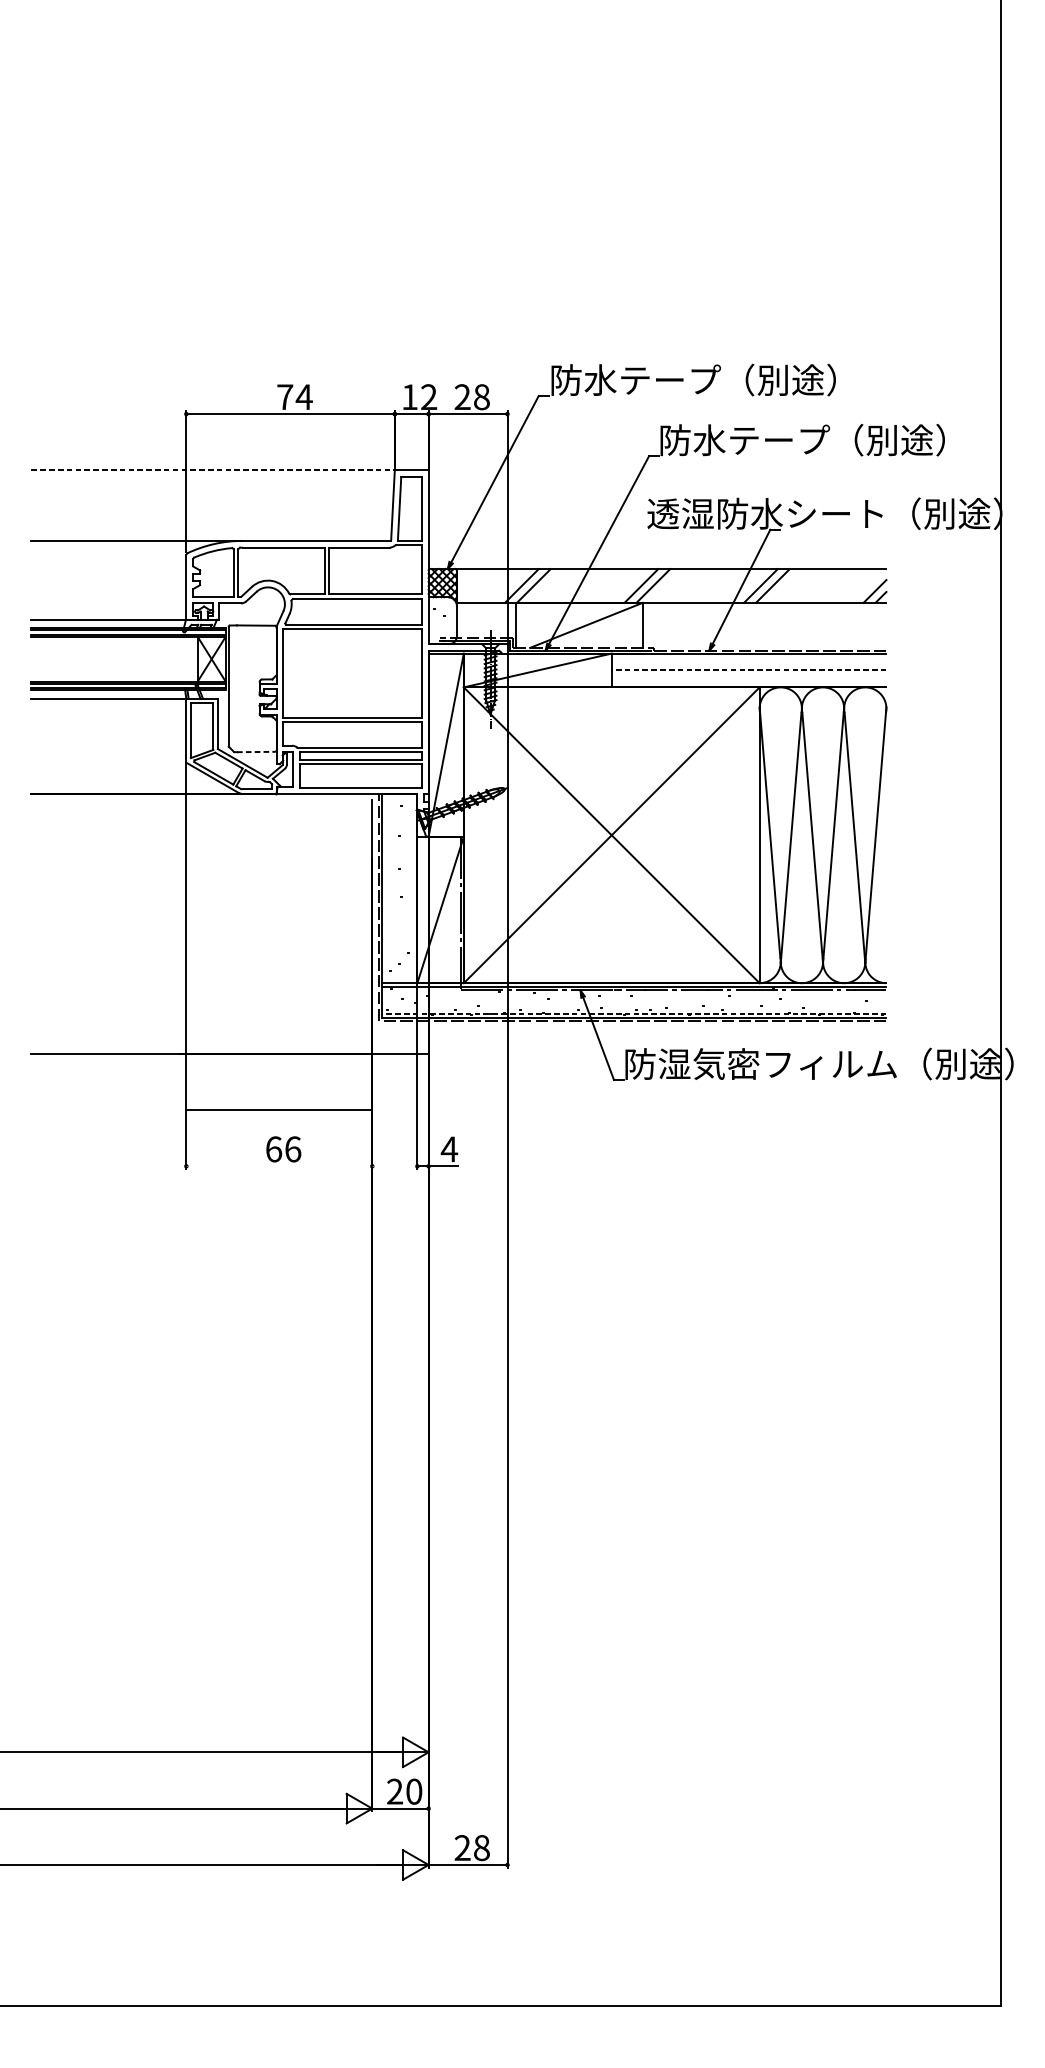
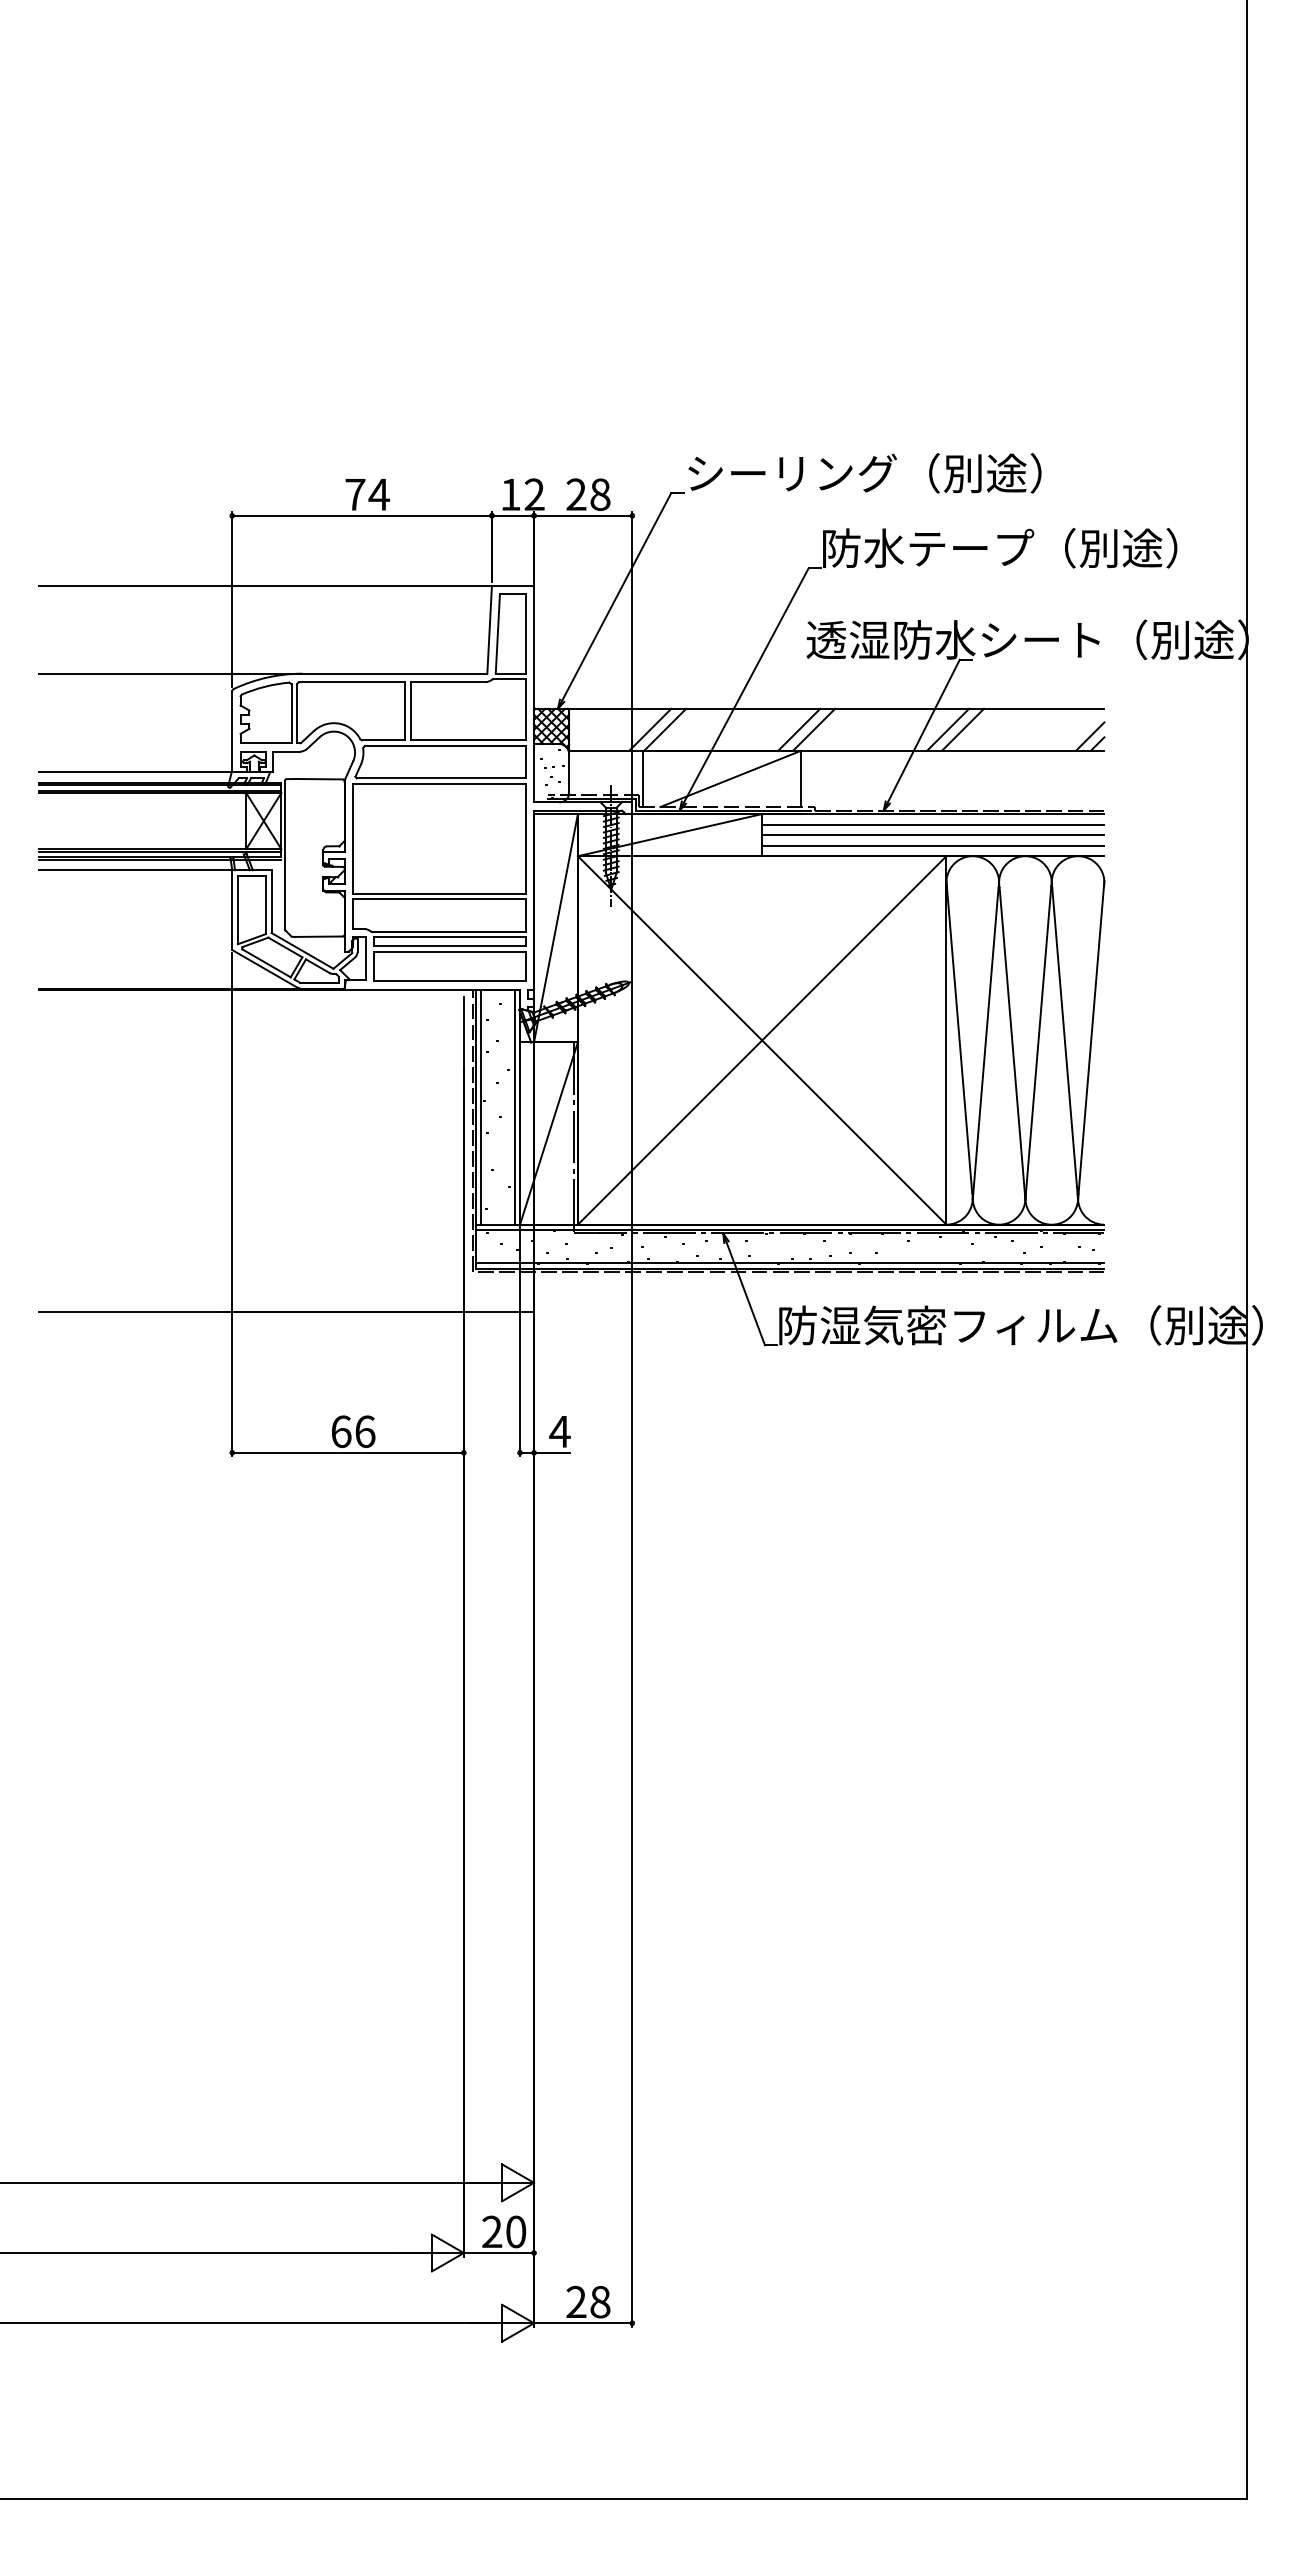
text: (636, 380) -> (792, 473), 防水テープ（別途） -> シーリング（別途）
line: (214, 470) -> (267, 585), dashed -> solid
line: (749, 661) -> (933, 824), added
line: (748, 670) -> (932, 835), dashed -> solid
line: (749, 678) -> (933, 845), added
line: (256, 751) -> (319, 936), dashed -> solid
line: (386, 888) -> (481, 1106), added
line: (412, 888) -> (514, 1106), added
line: (633, 1014) -> (789, 1263), dashed -> solid
line: (278, 1109) -> (347, 1452), moved

